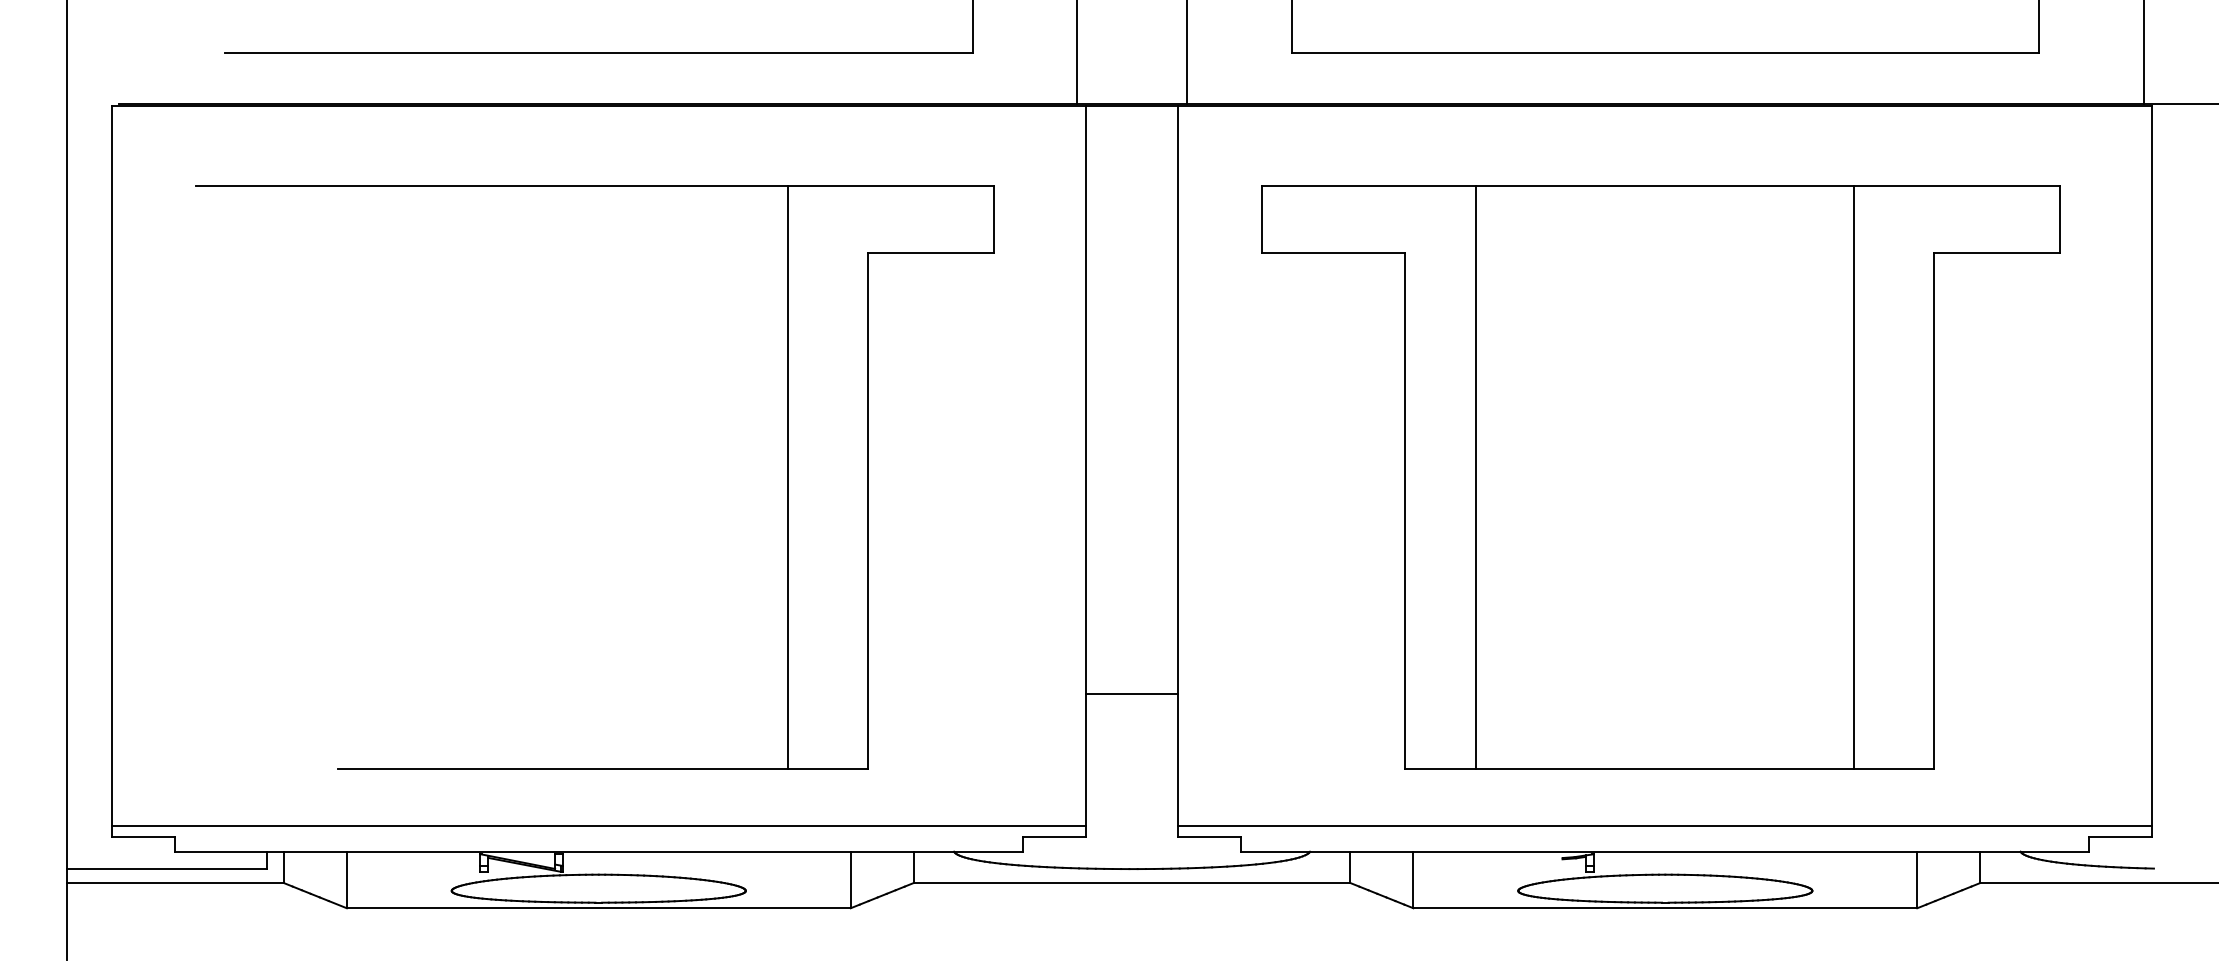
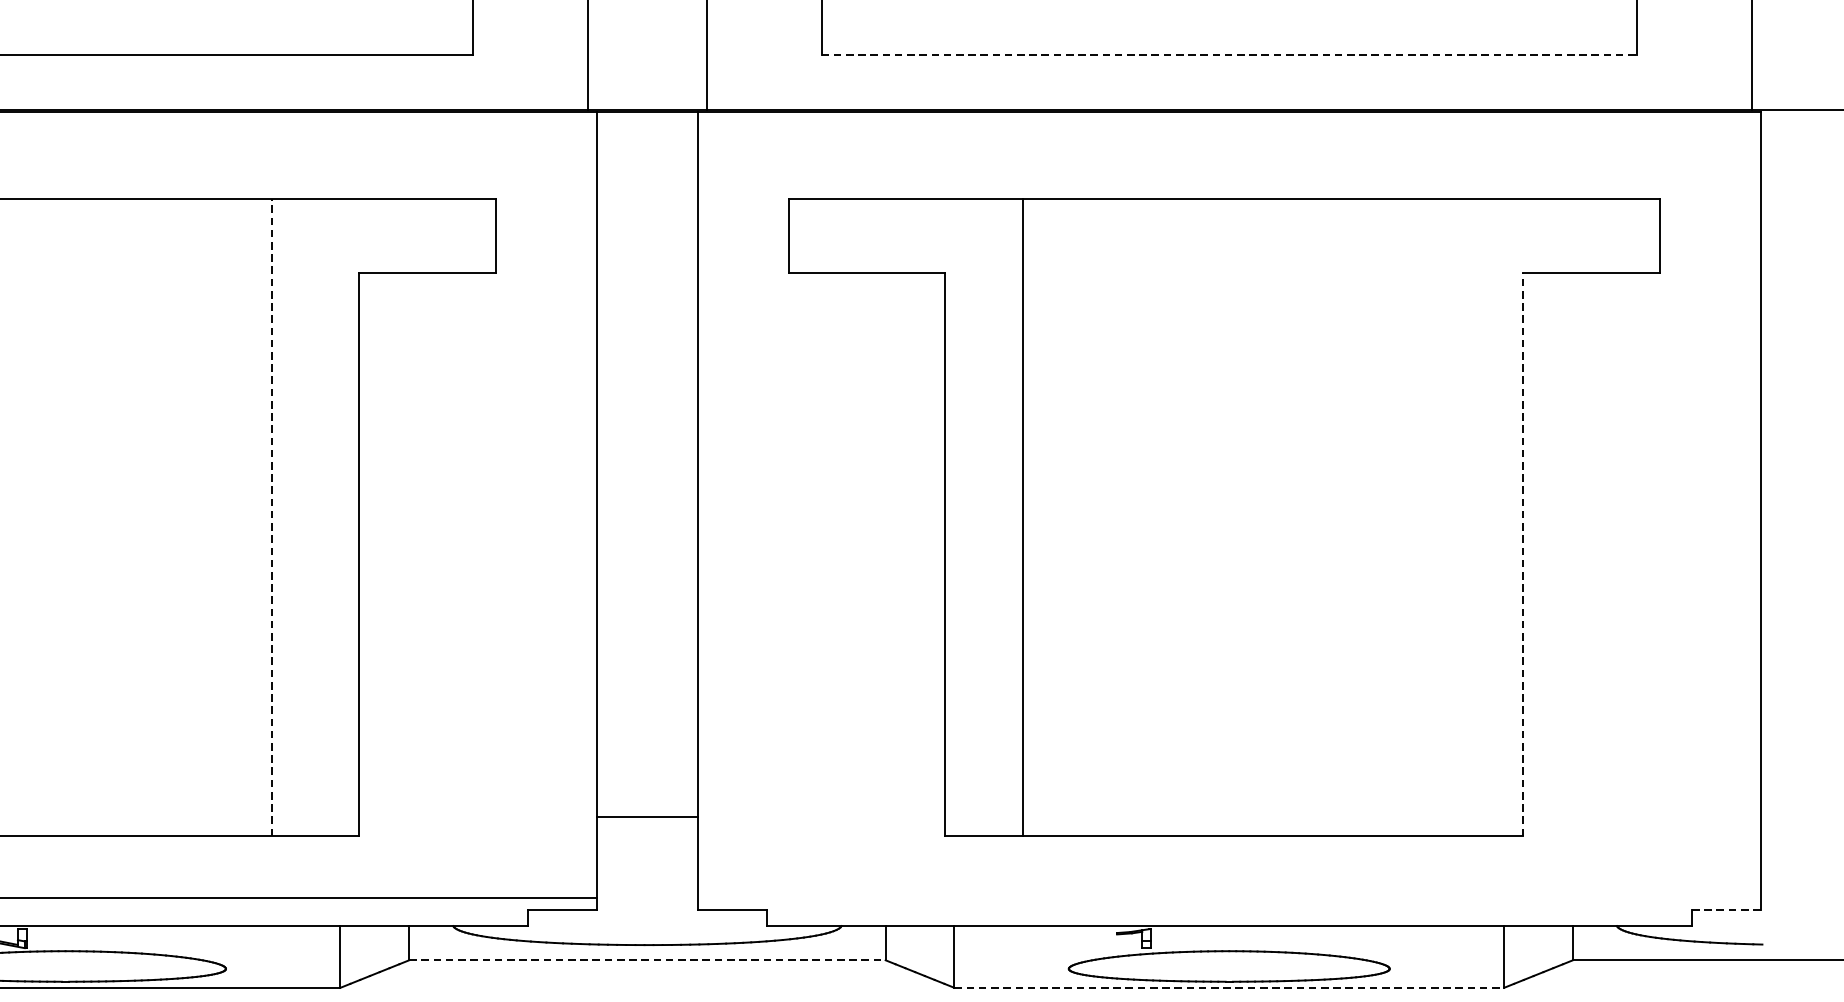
line: (1665, 53) -> (1229, 55), solid -> dashed
line: (787, 477) -> (271, 517), solid -> dashed
line: (1854, 477) -> (1435, 517), removed
line: (1934, 510) -> (1522, 553), solid -> dashed
line: (1131, 693) -> (646, 816), moved
line: (1665, 825) -> (1229, 897), removed
line: (2121, 836) -> (1727, 909), solid -> dashed
line: (1132, 883) -> (647, 960), solid -> dashed
line: (1665, 908) -> (1229, 988), solid -> dashed

